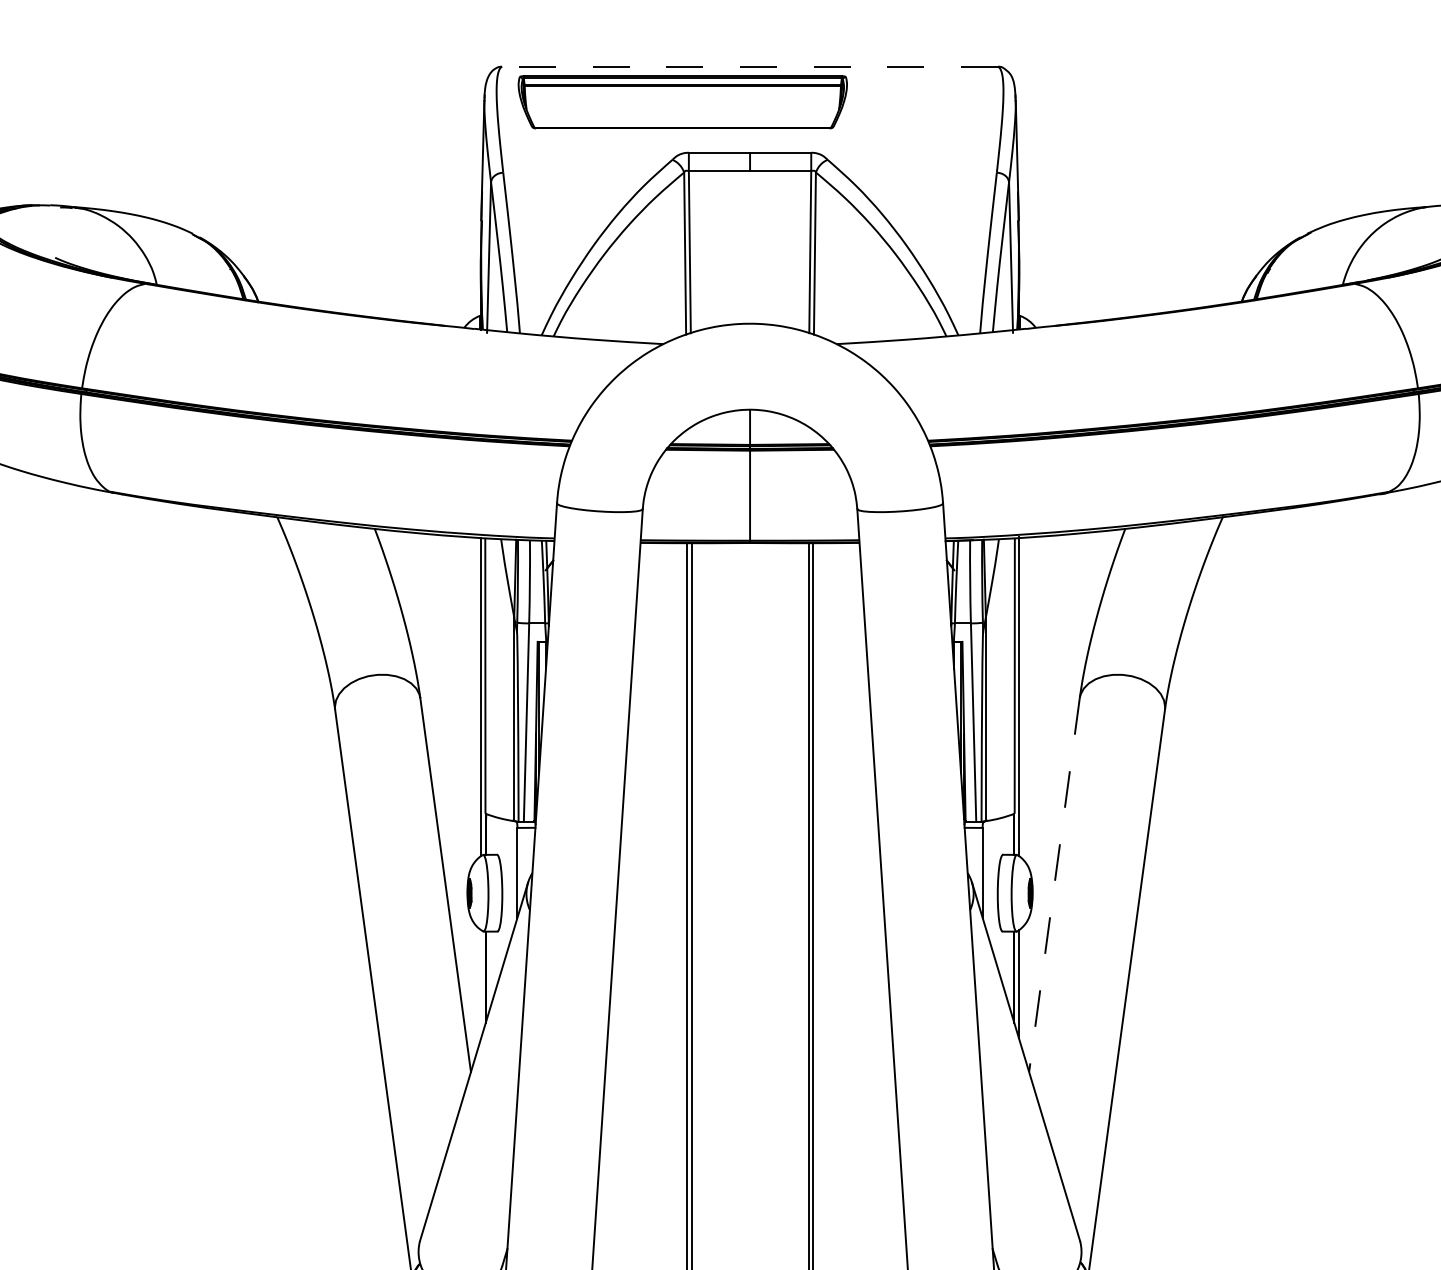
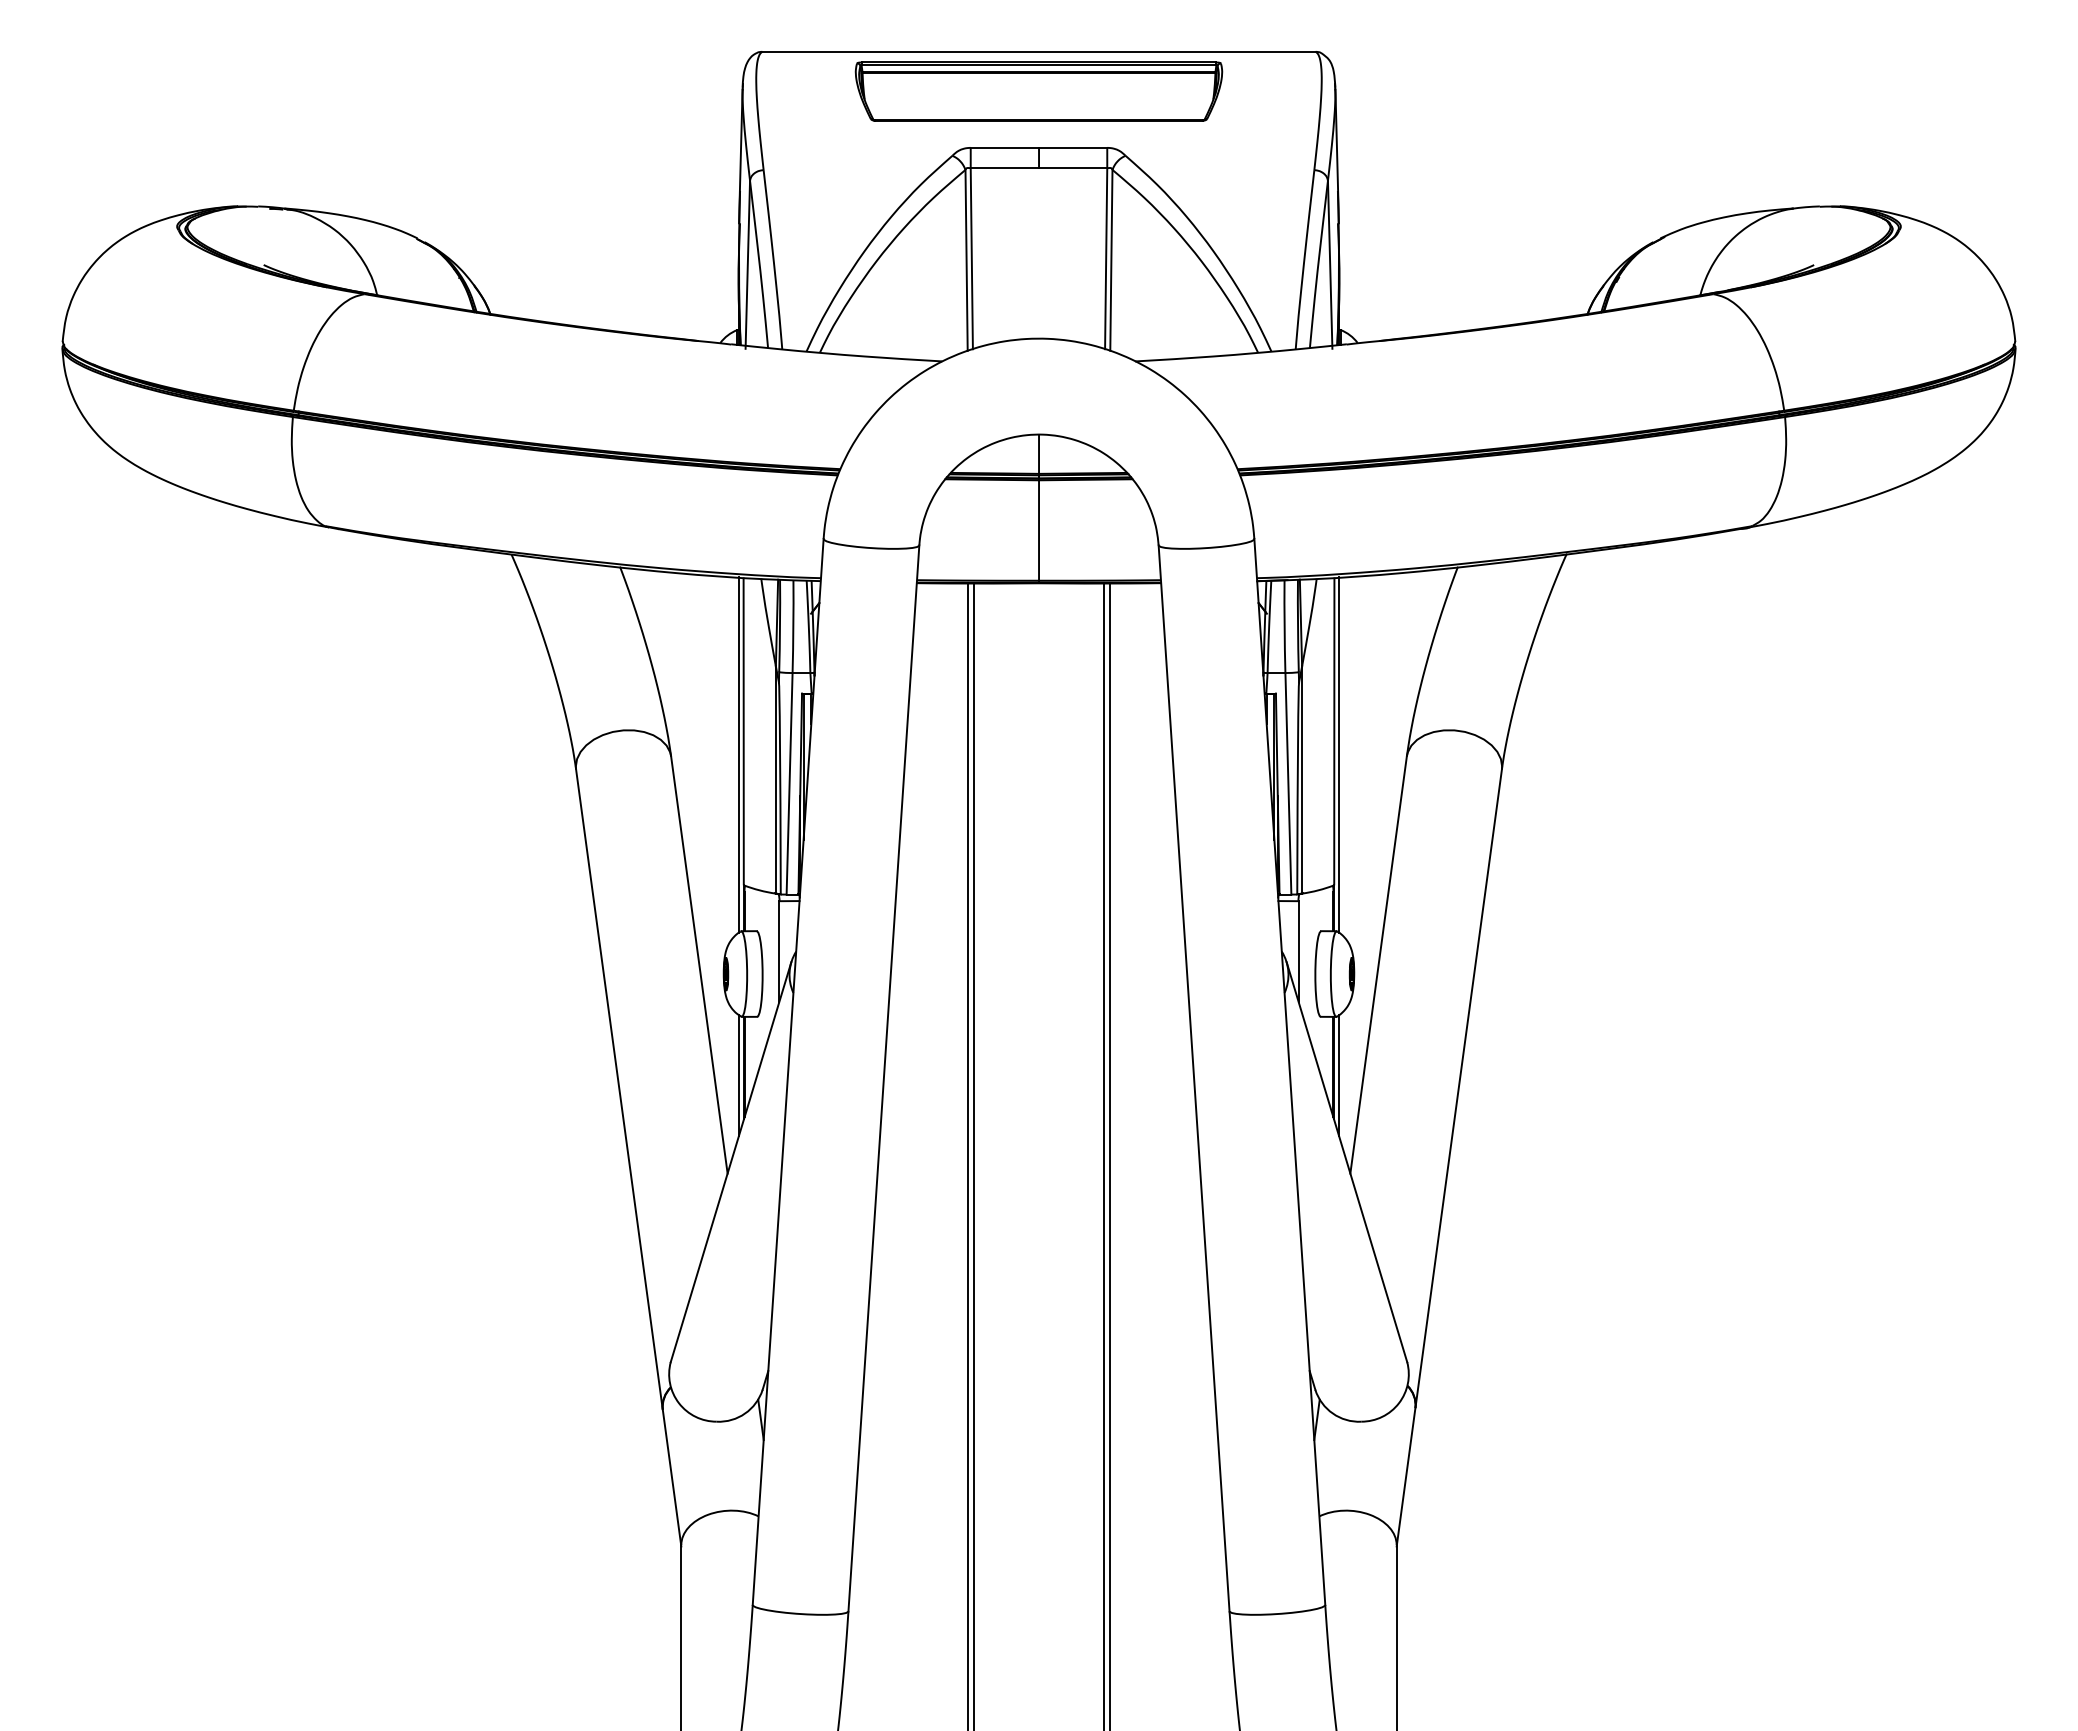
line: (750, 66) -> (1039, 51), dashed -> solid
part: (682, 102) -> (1038, 91), moved
line: (1054, 885) -> (1378, 965), dashed -> solid
line: (481, 984) -> (739, 1075), added

